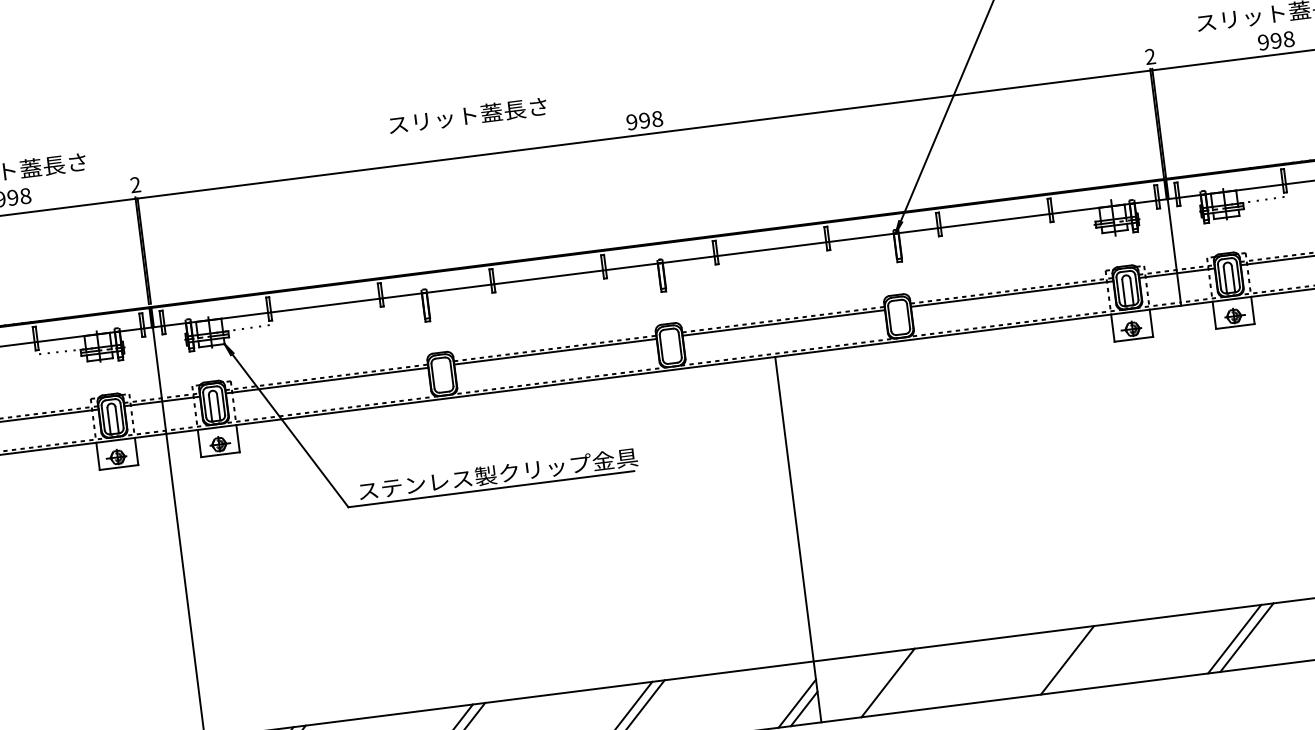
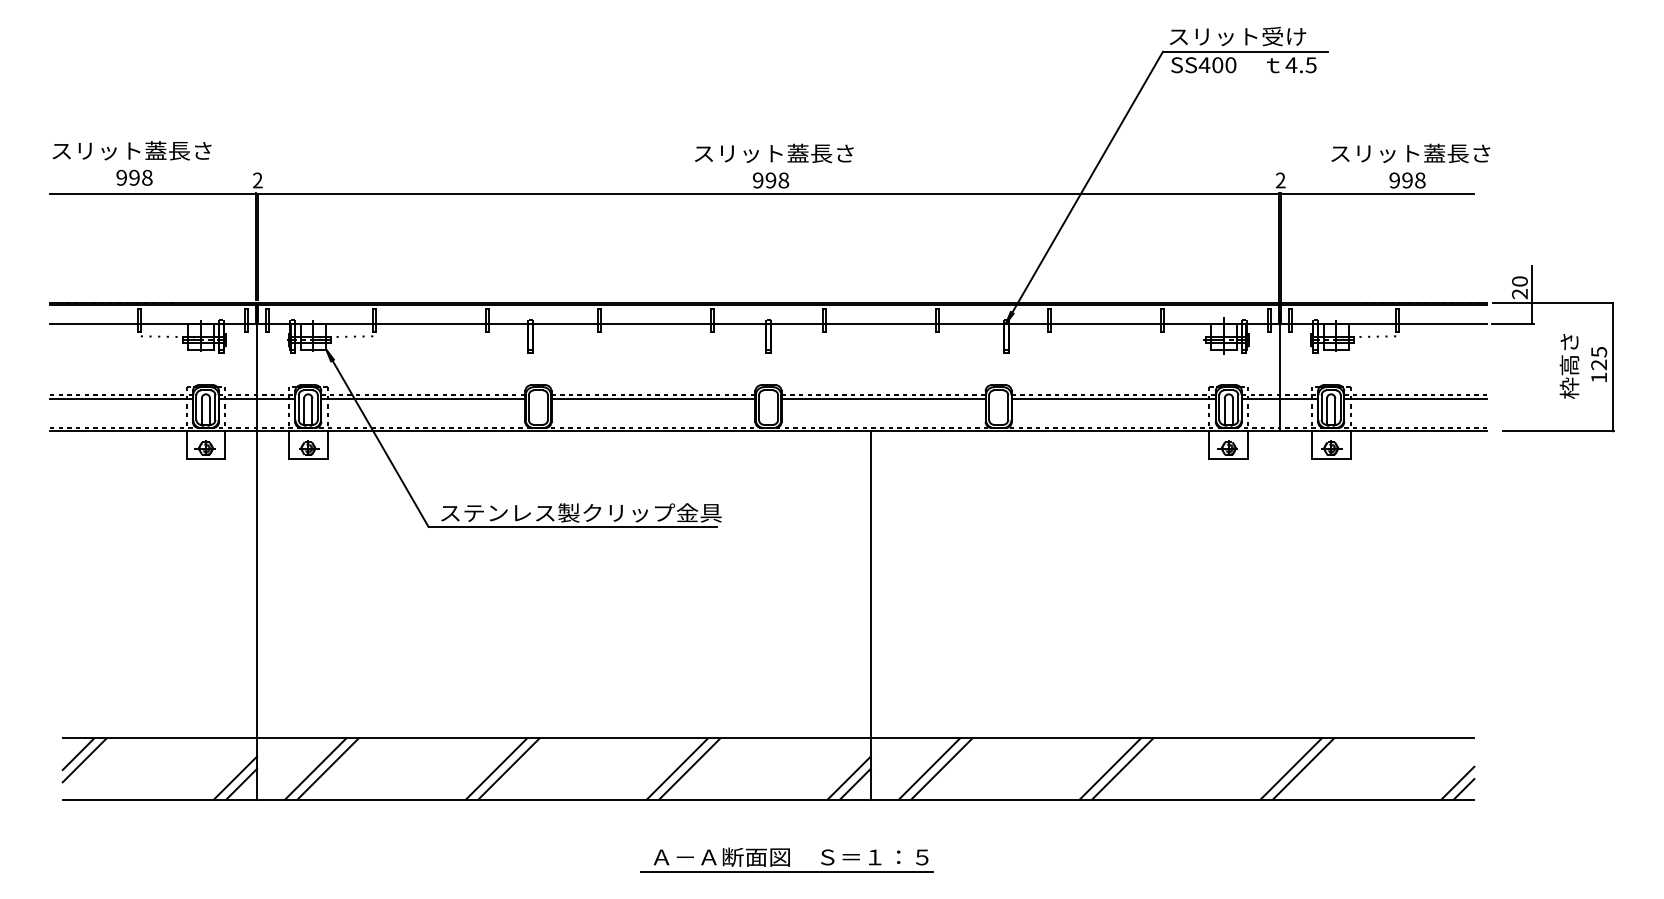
text: (467, 115) -> (773, 153), moved
line: (1055, 661) -> (1110, 768), added
line: (875, 684) -> (929, 768), added

